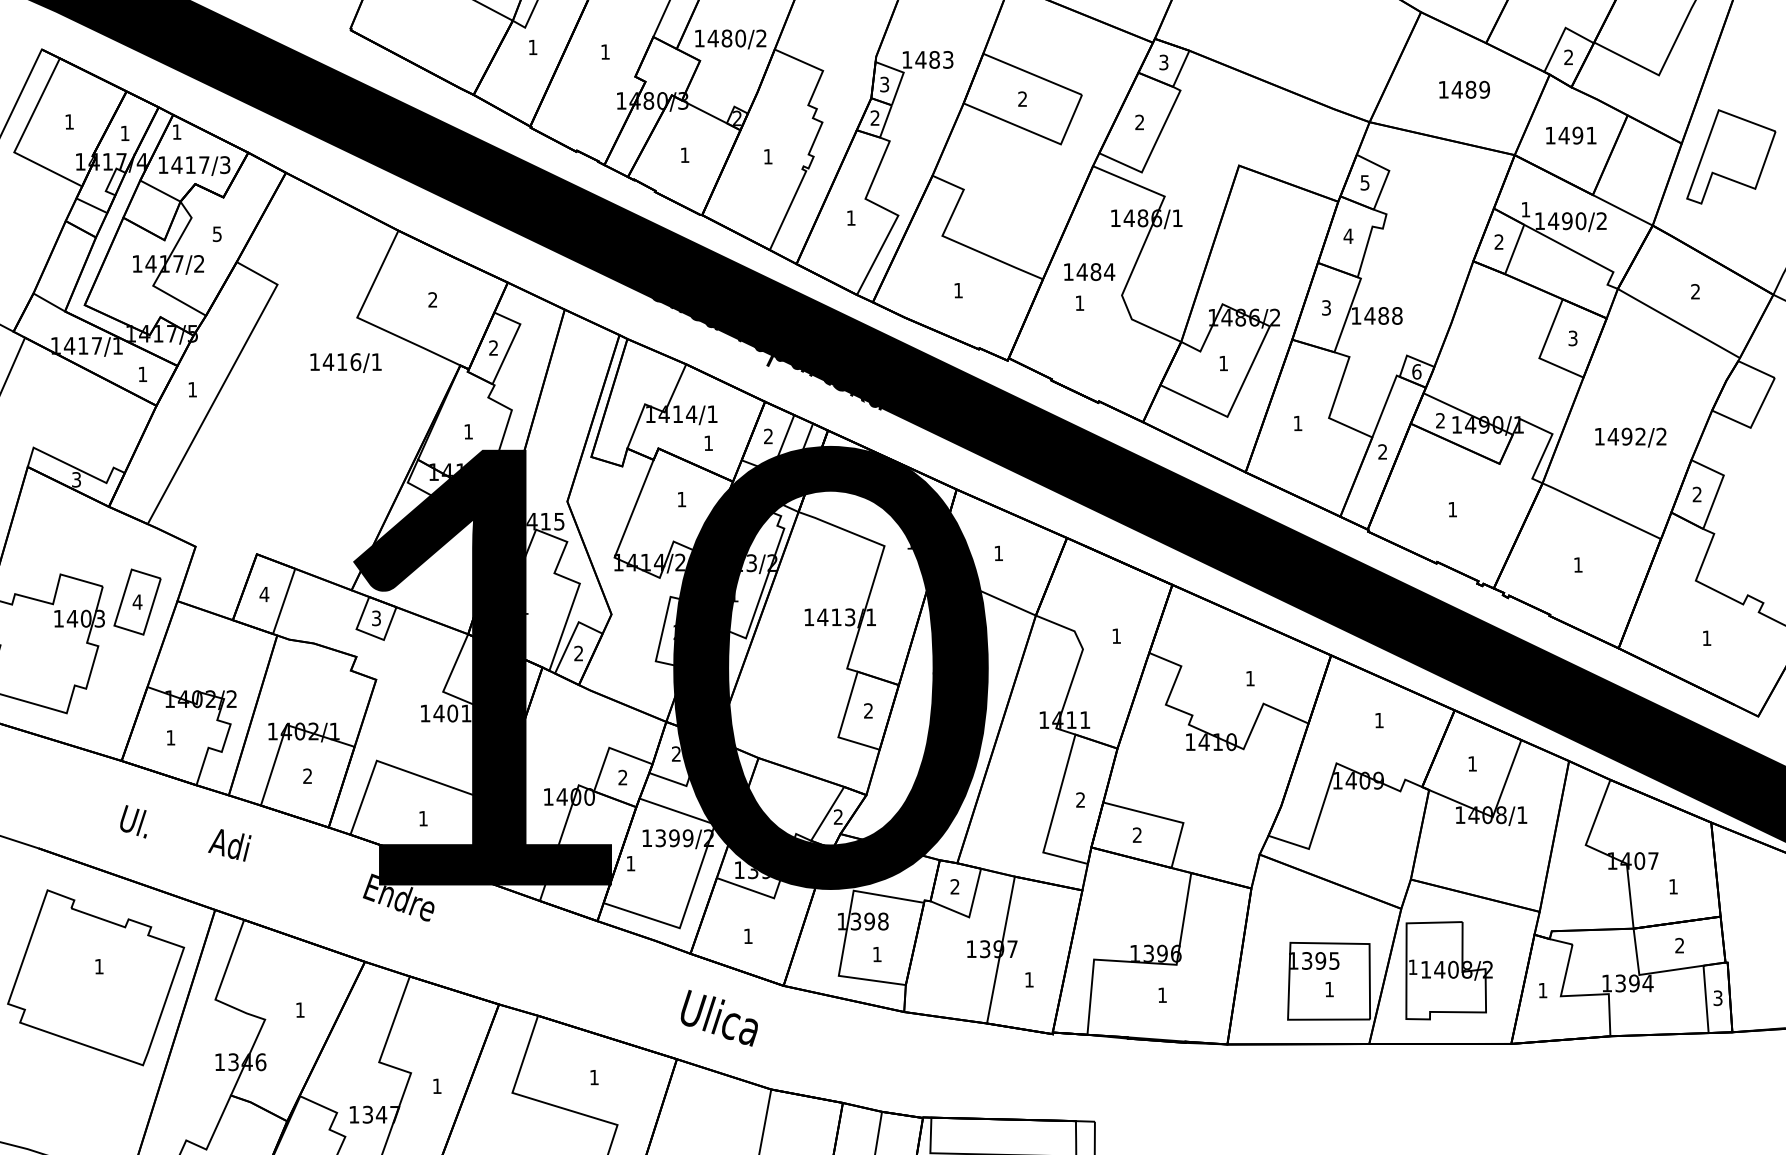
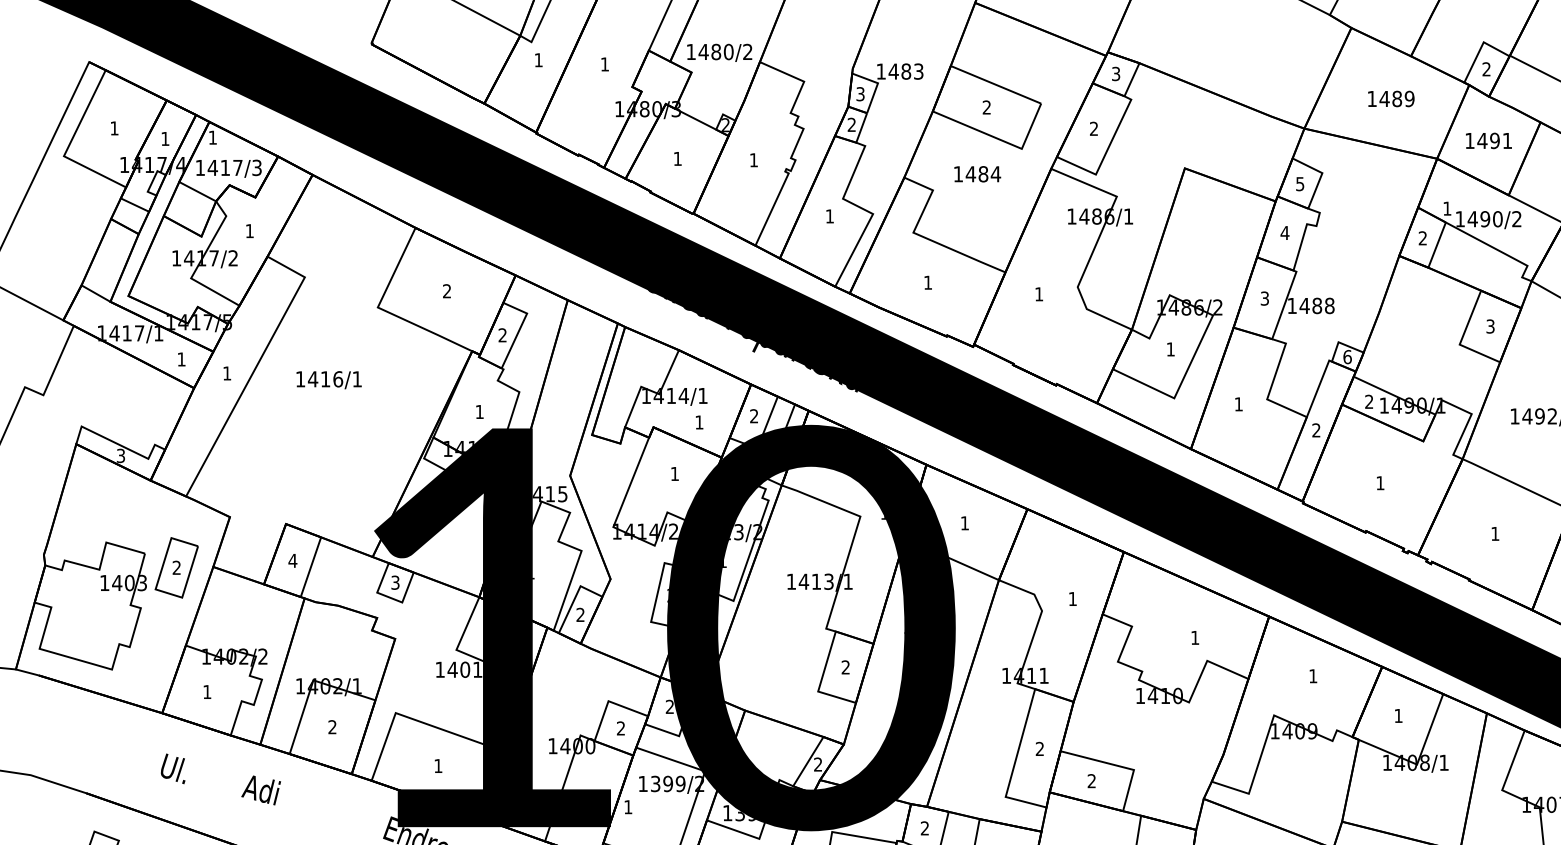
text: (216, 234) -> (249, 231), 5 -> 1
text: (1089, 271) -> (977, 173), moved
text: (345, 362) -> (328, 379), moved
text: (137, 601) -> (176, 567), 4 -> 2

